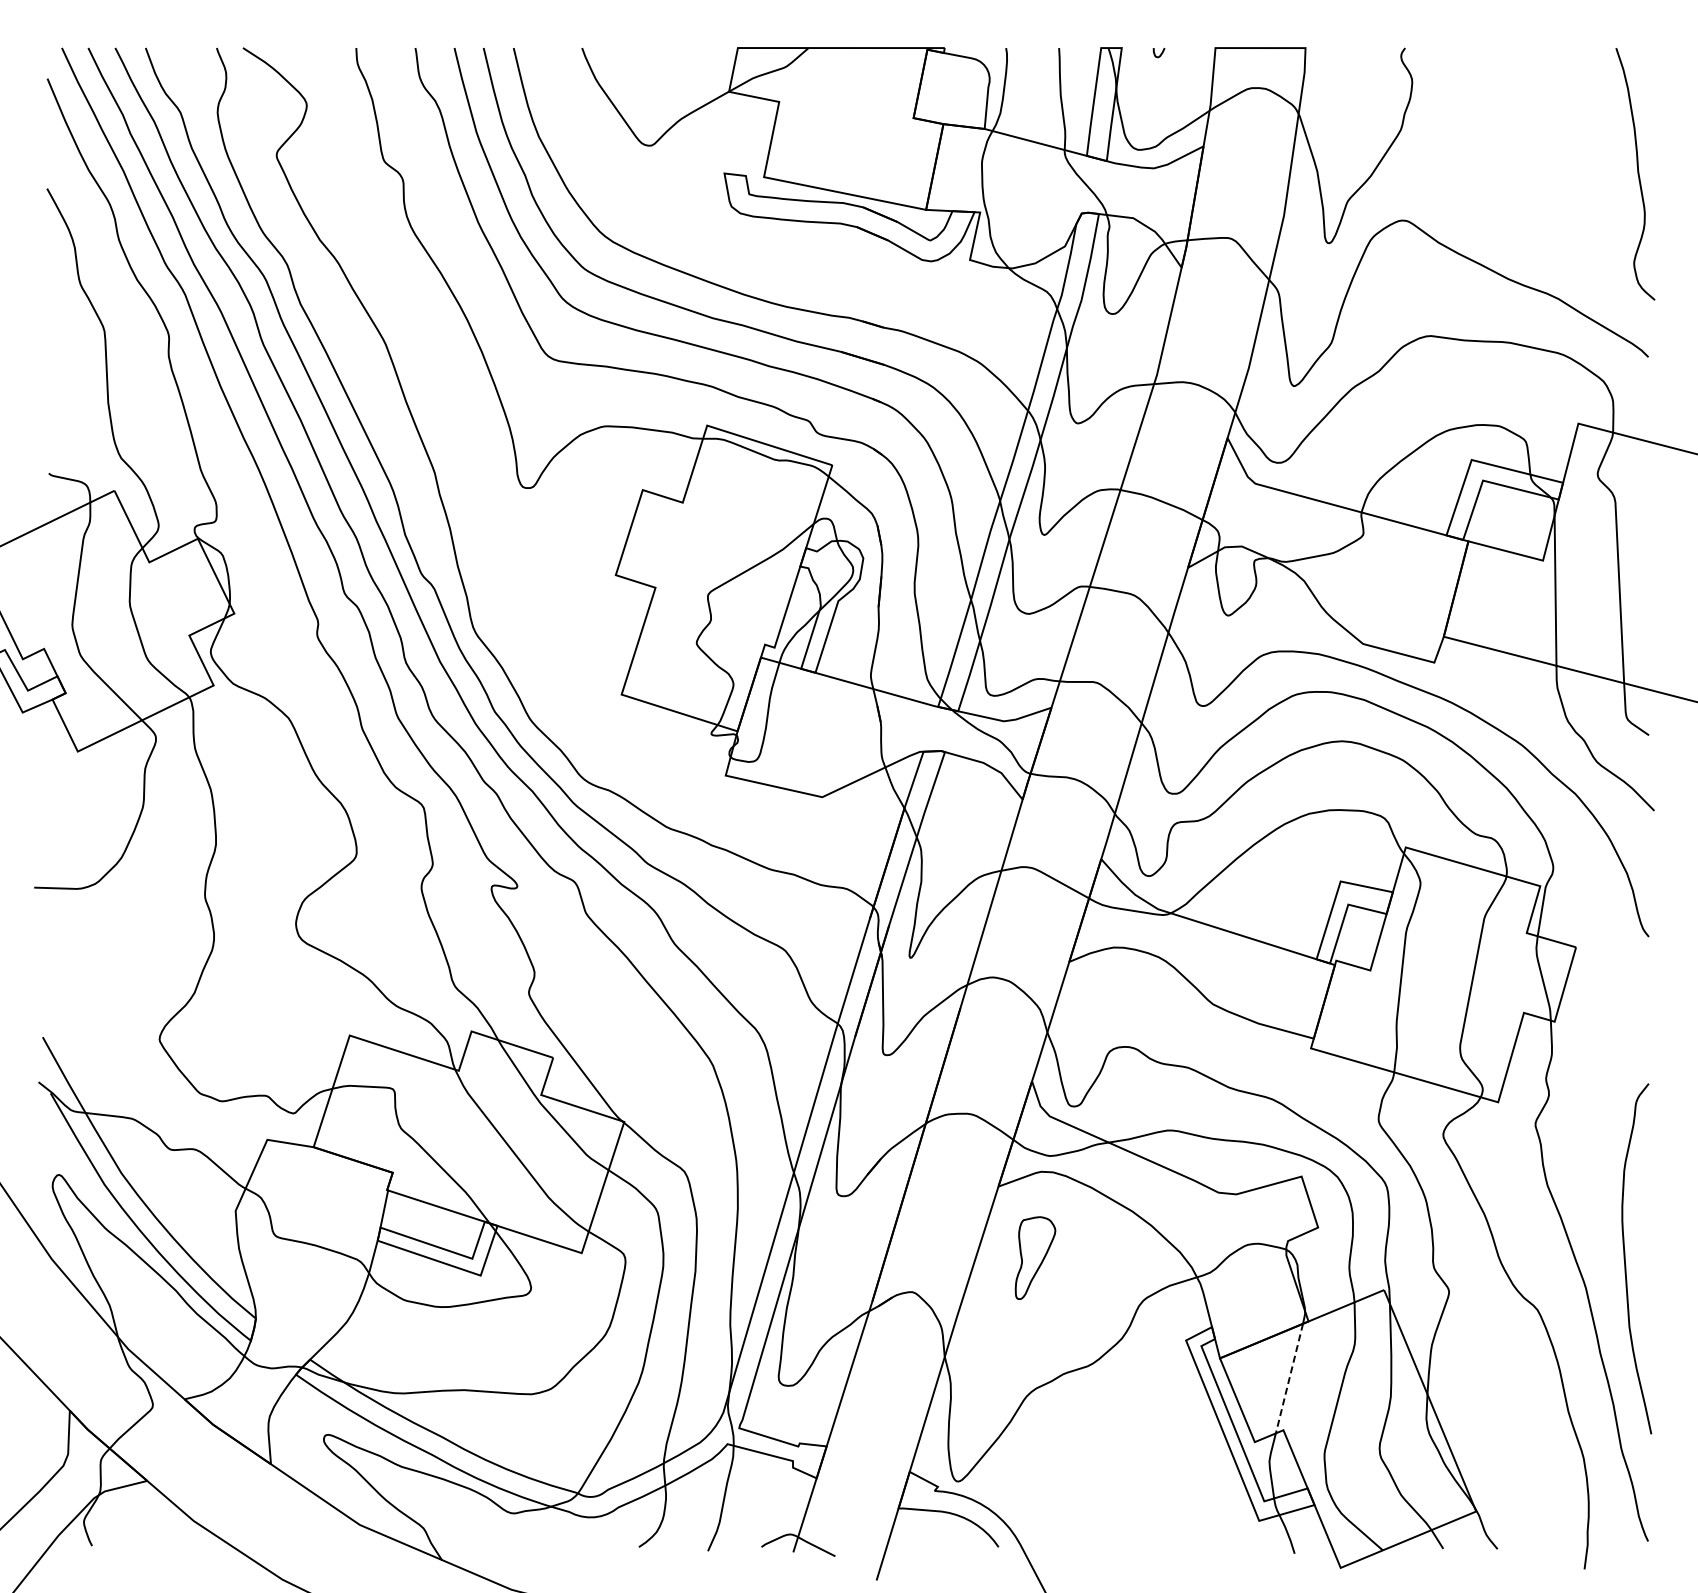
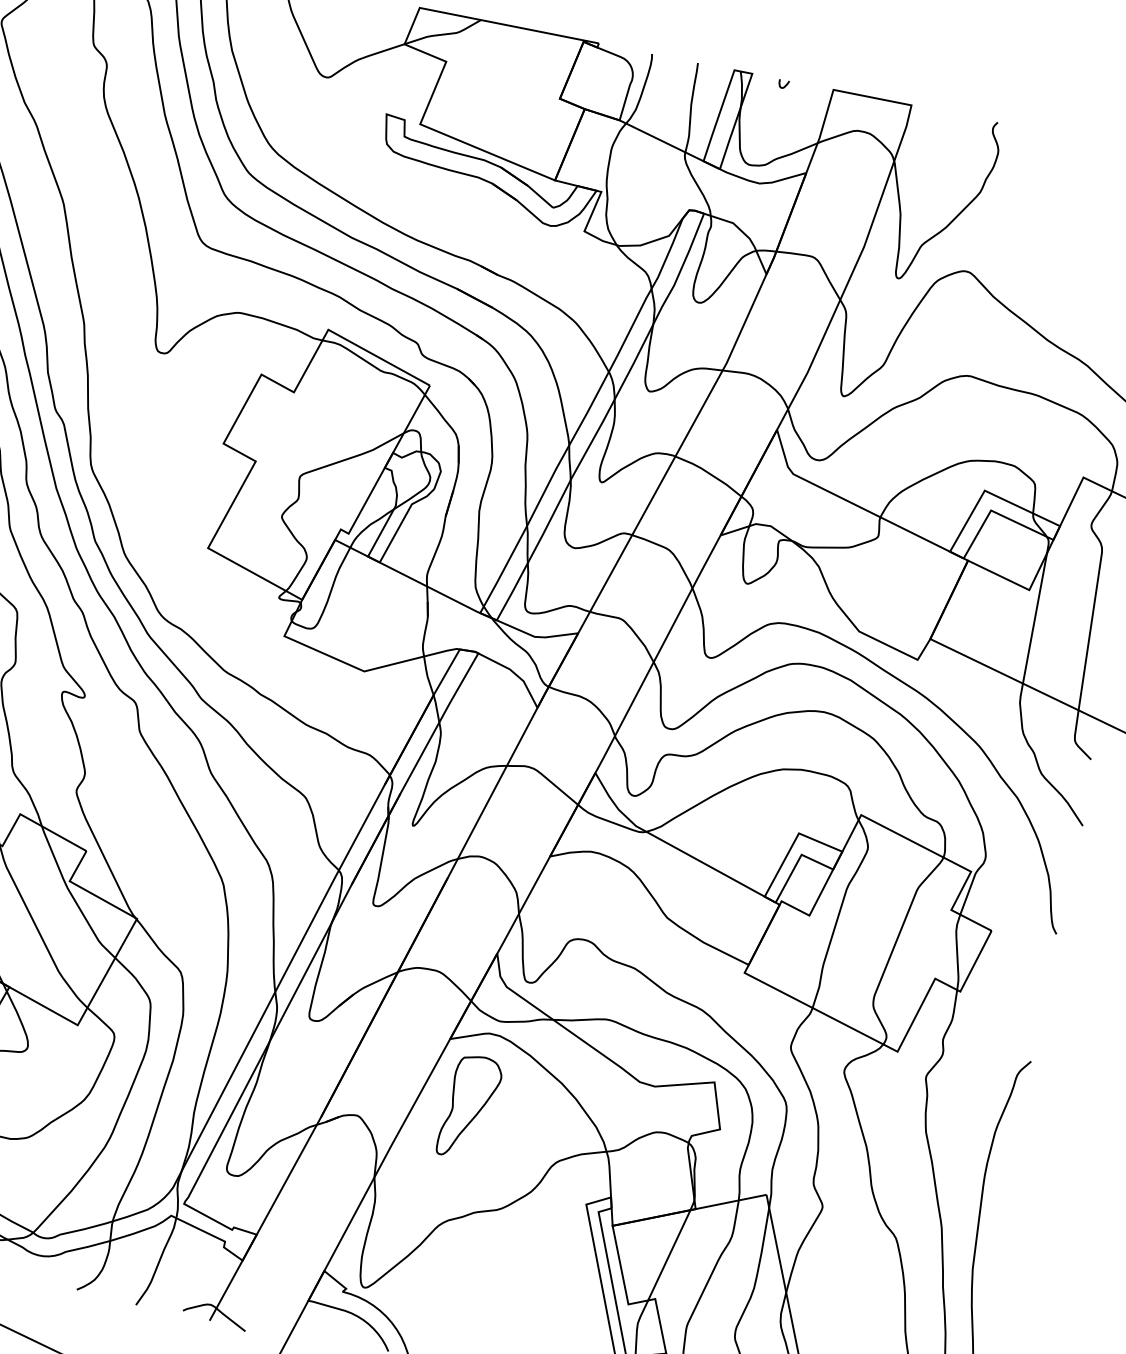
part: (1035, 1257) -> (470, 1106), size x1.43
line: (1289, 1379) -> (669, 1256), dashed -> solid

